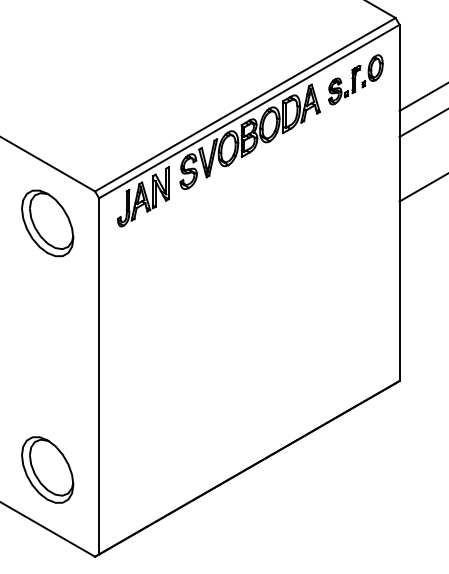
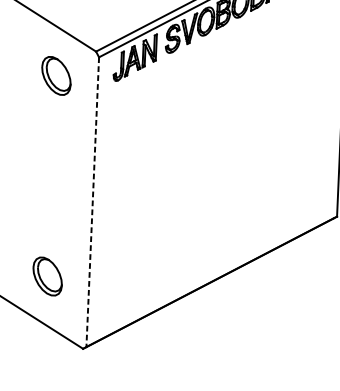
part: (47, 223) -> (56, 75), size x0.7
line: (99, 376) -> (93, 202), solid -> dashed
part: (47, 469) -> (47, 276), size x0.7

